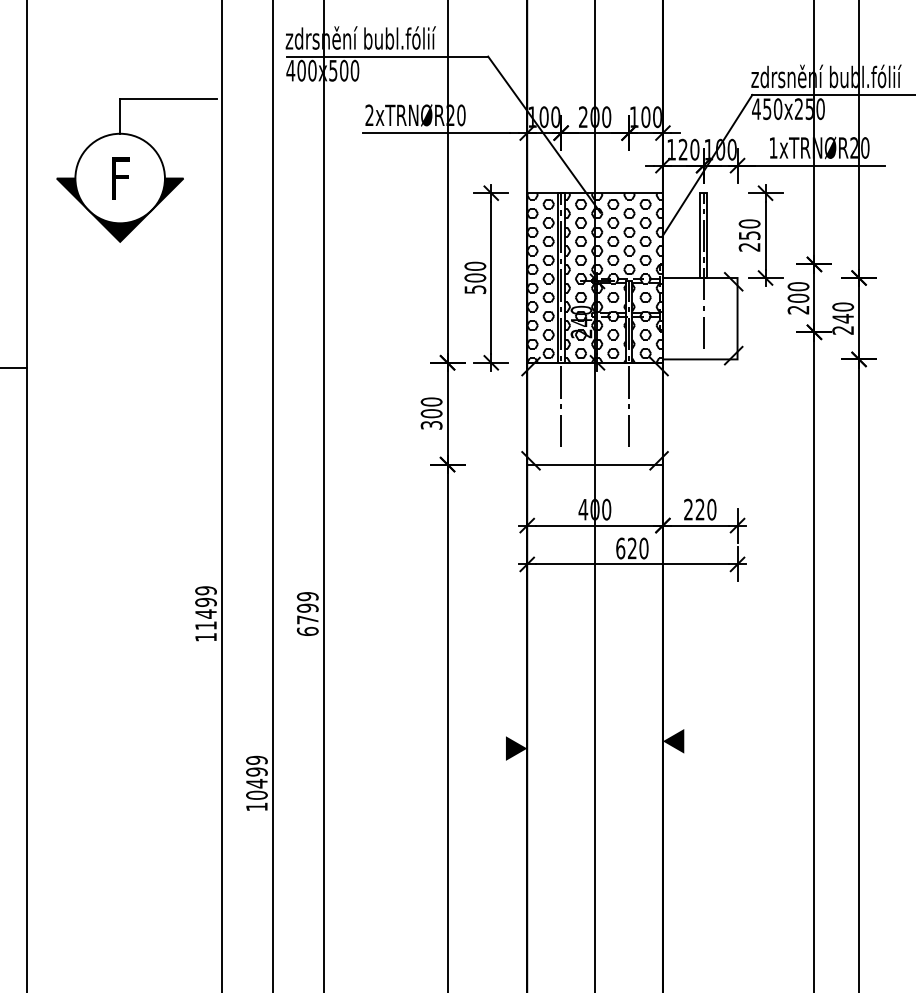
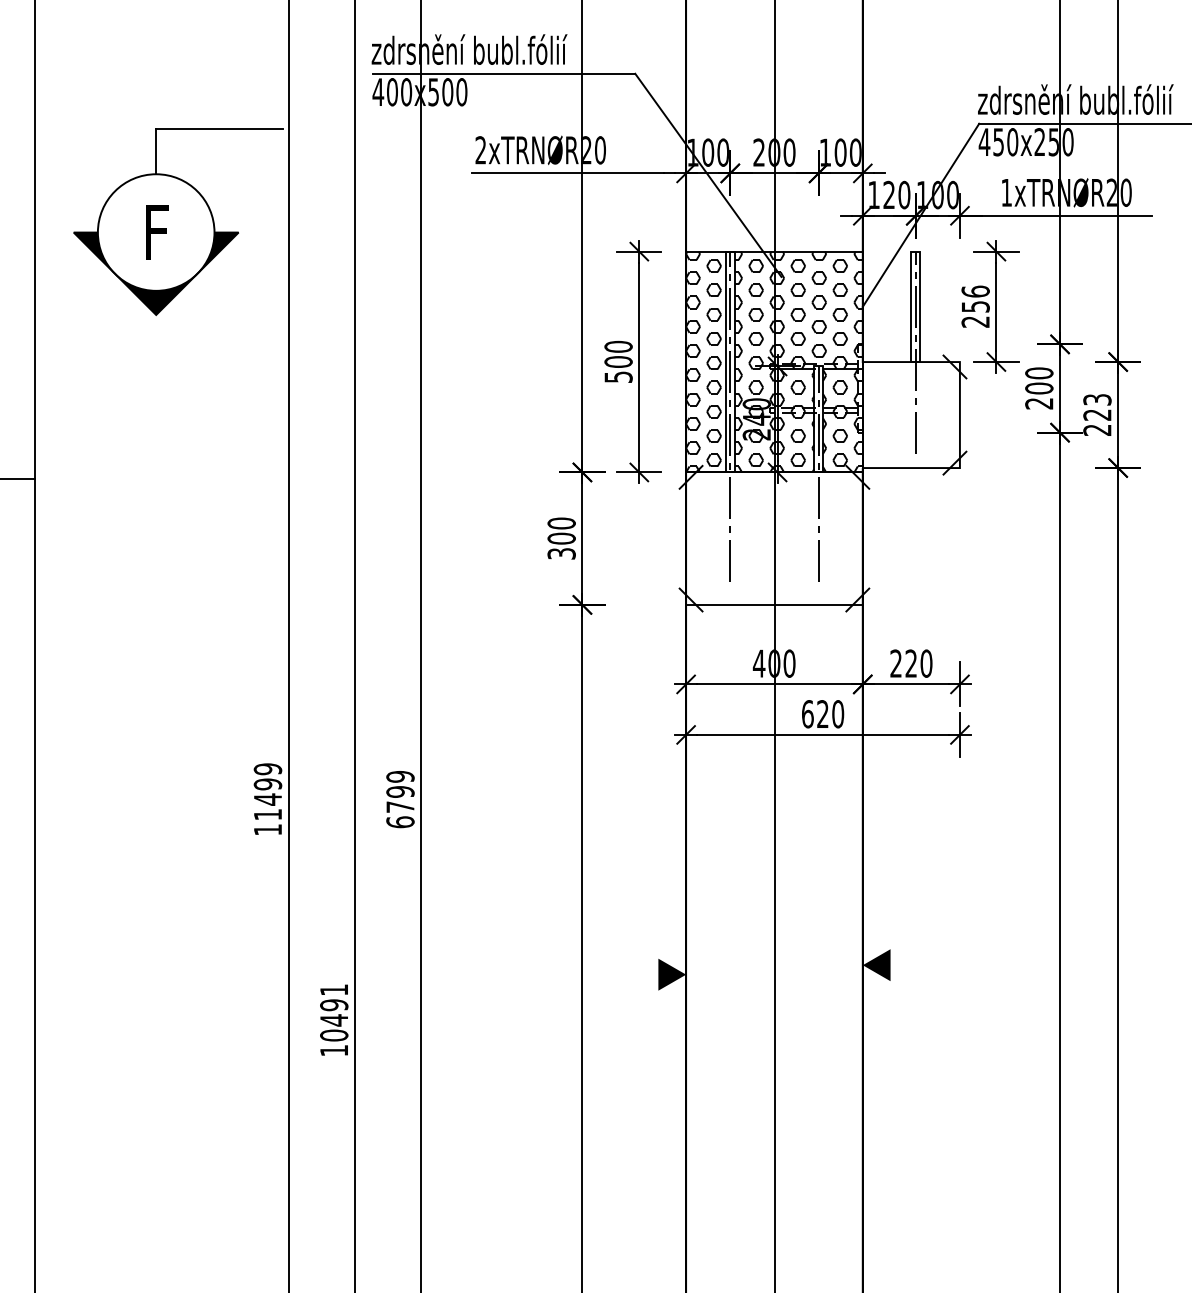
text: (749, 223) -> (975, 291), 250 -> 256
text: (843, 312) -> (1097, 406), 240 -> 223
text: (256, 759) -> (333, 988), 10499 -> 10491

